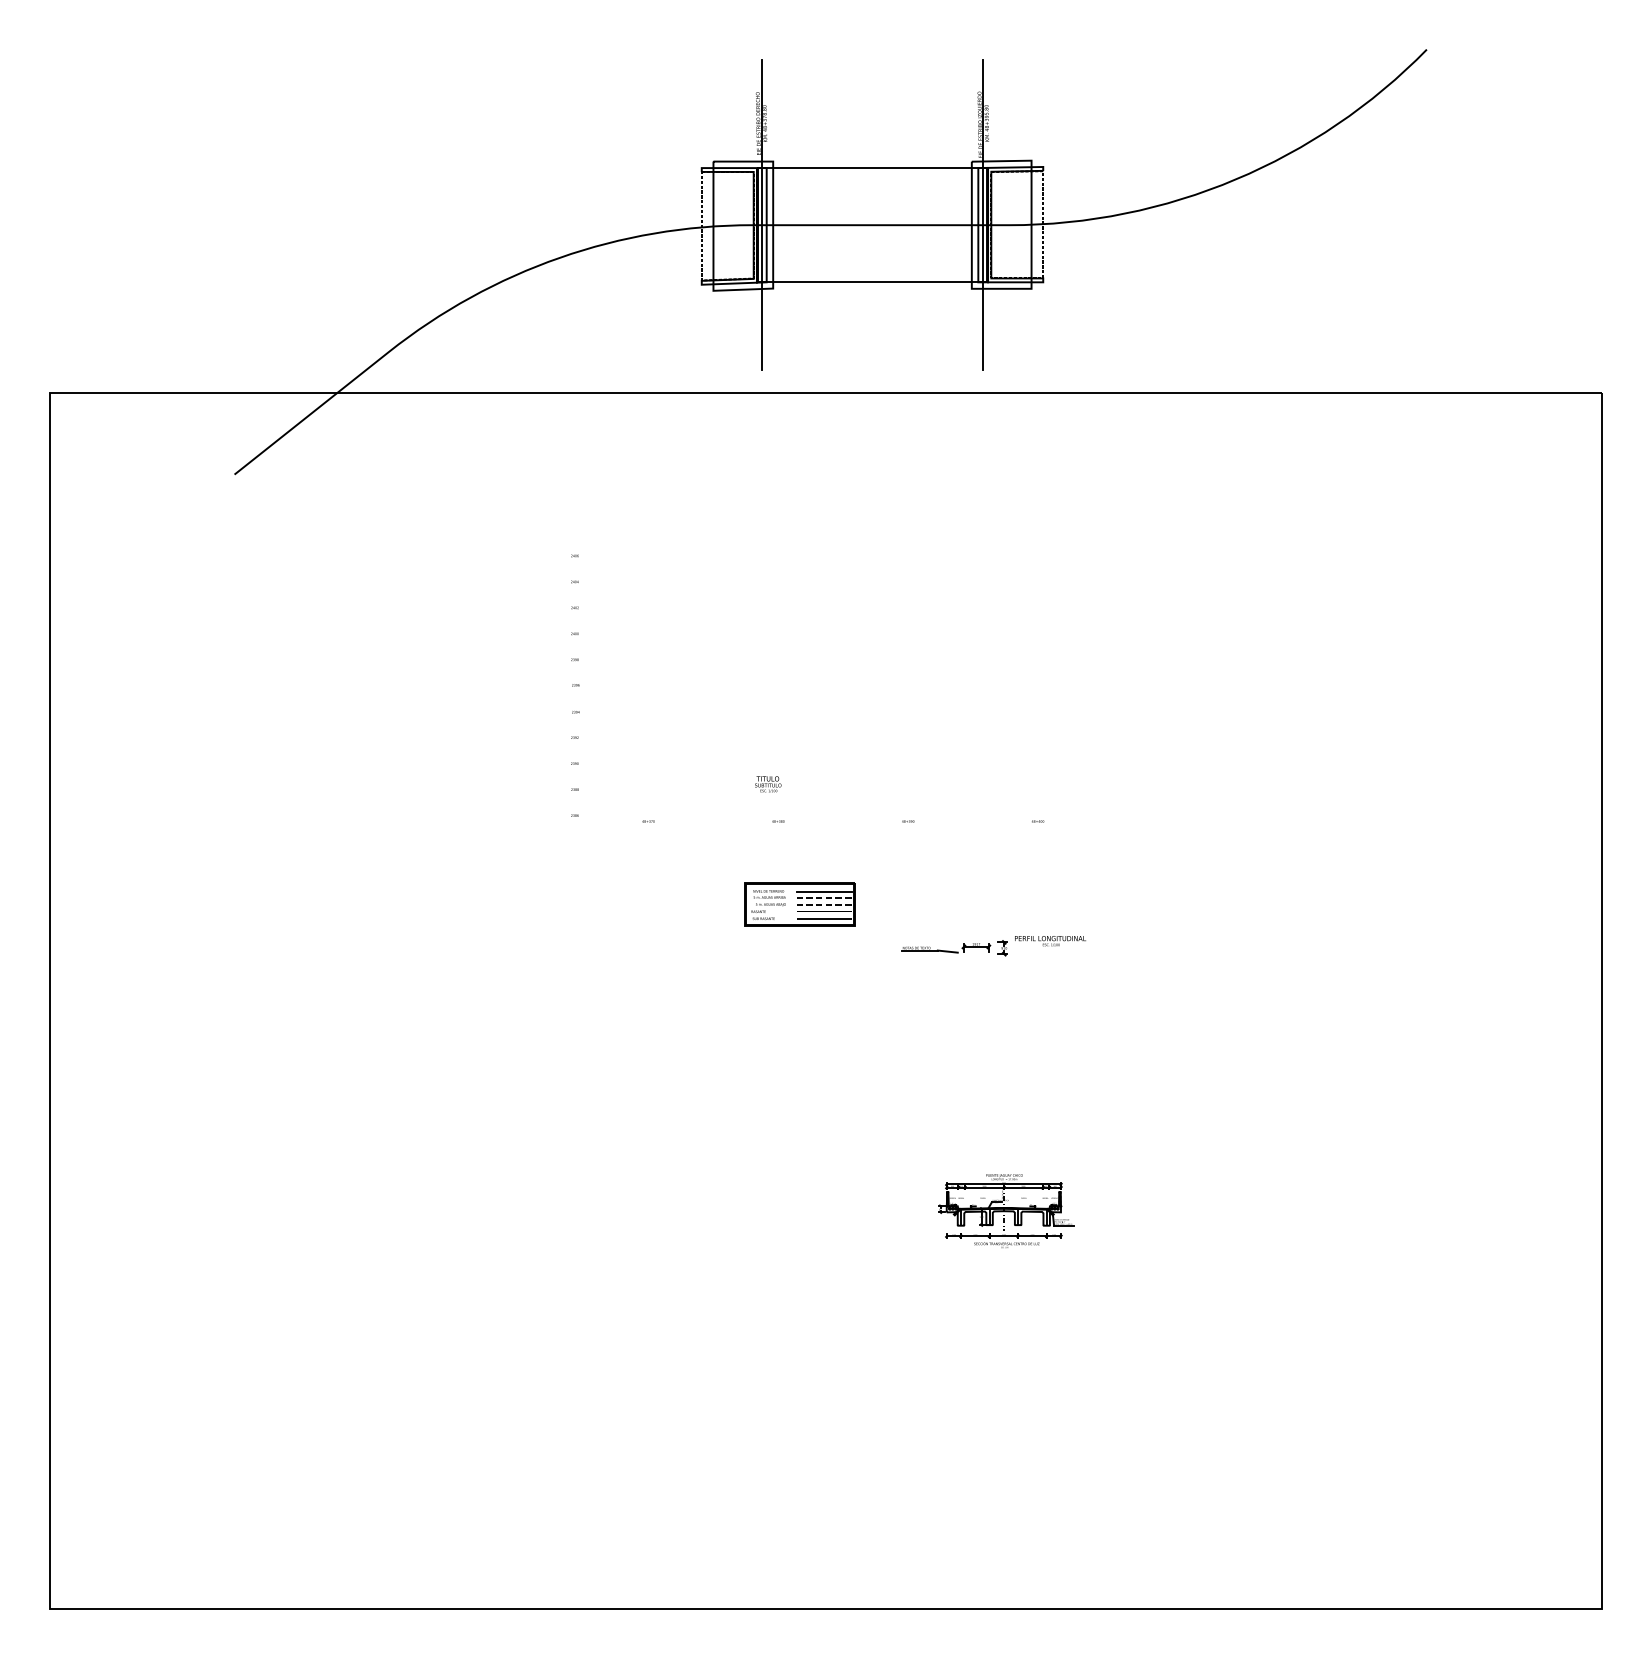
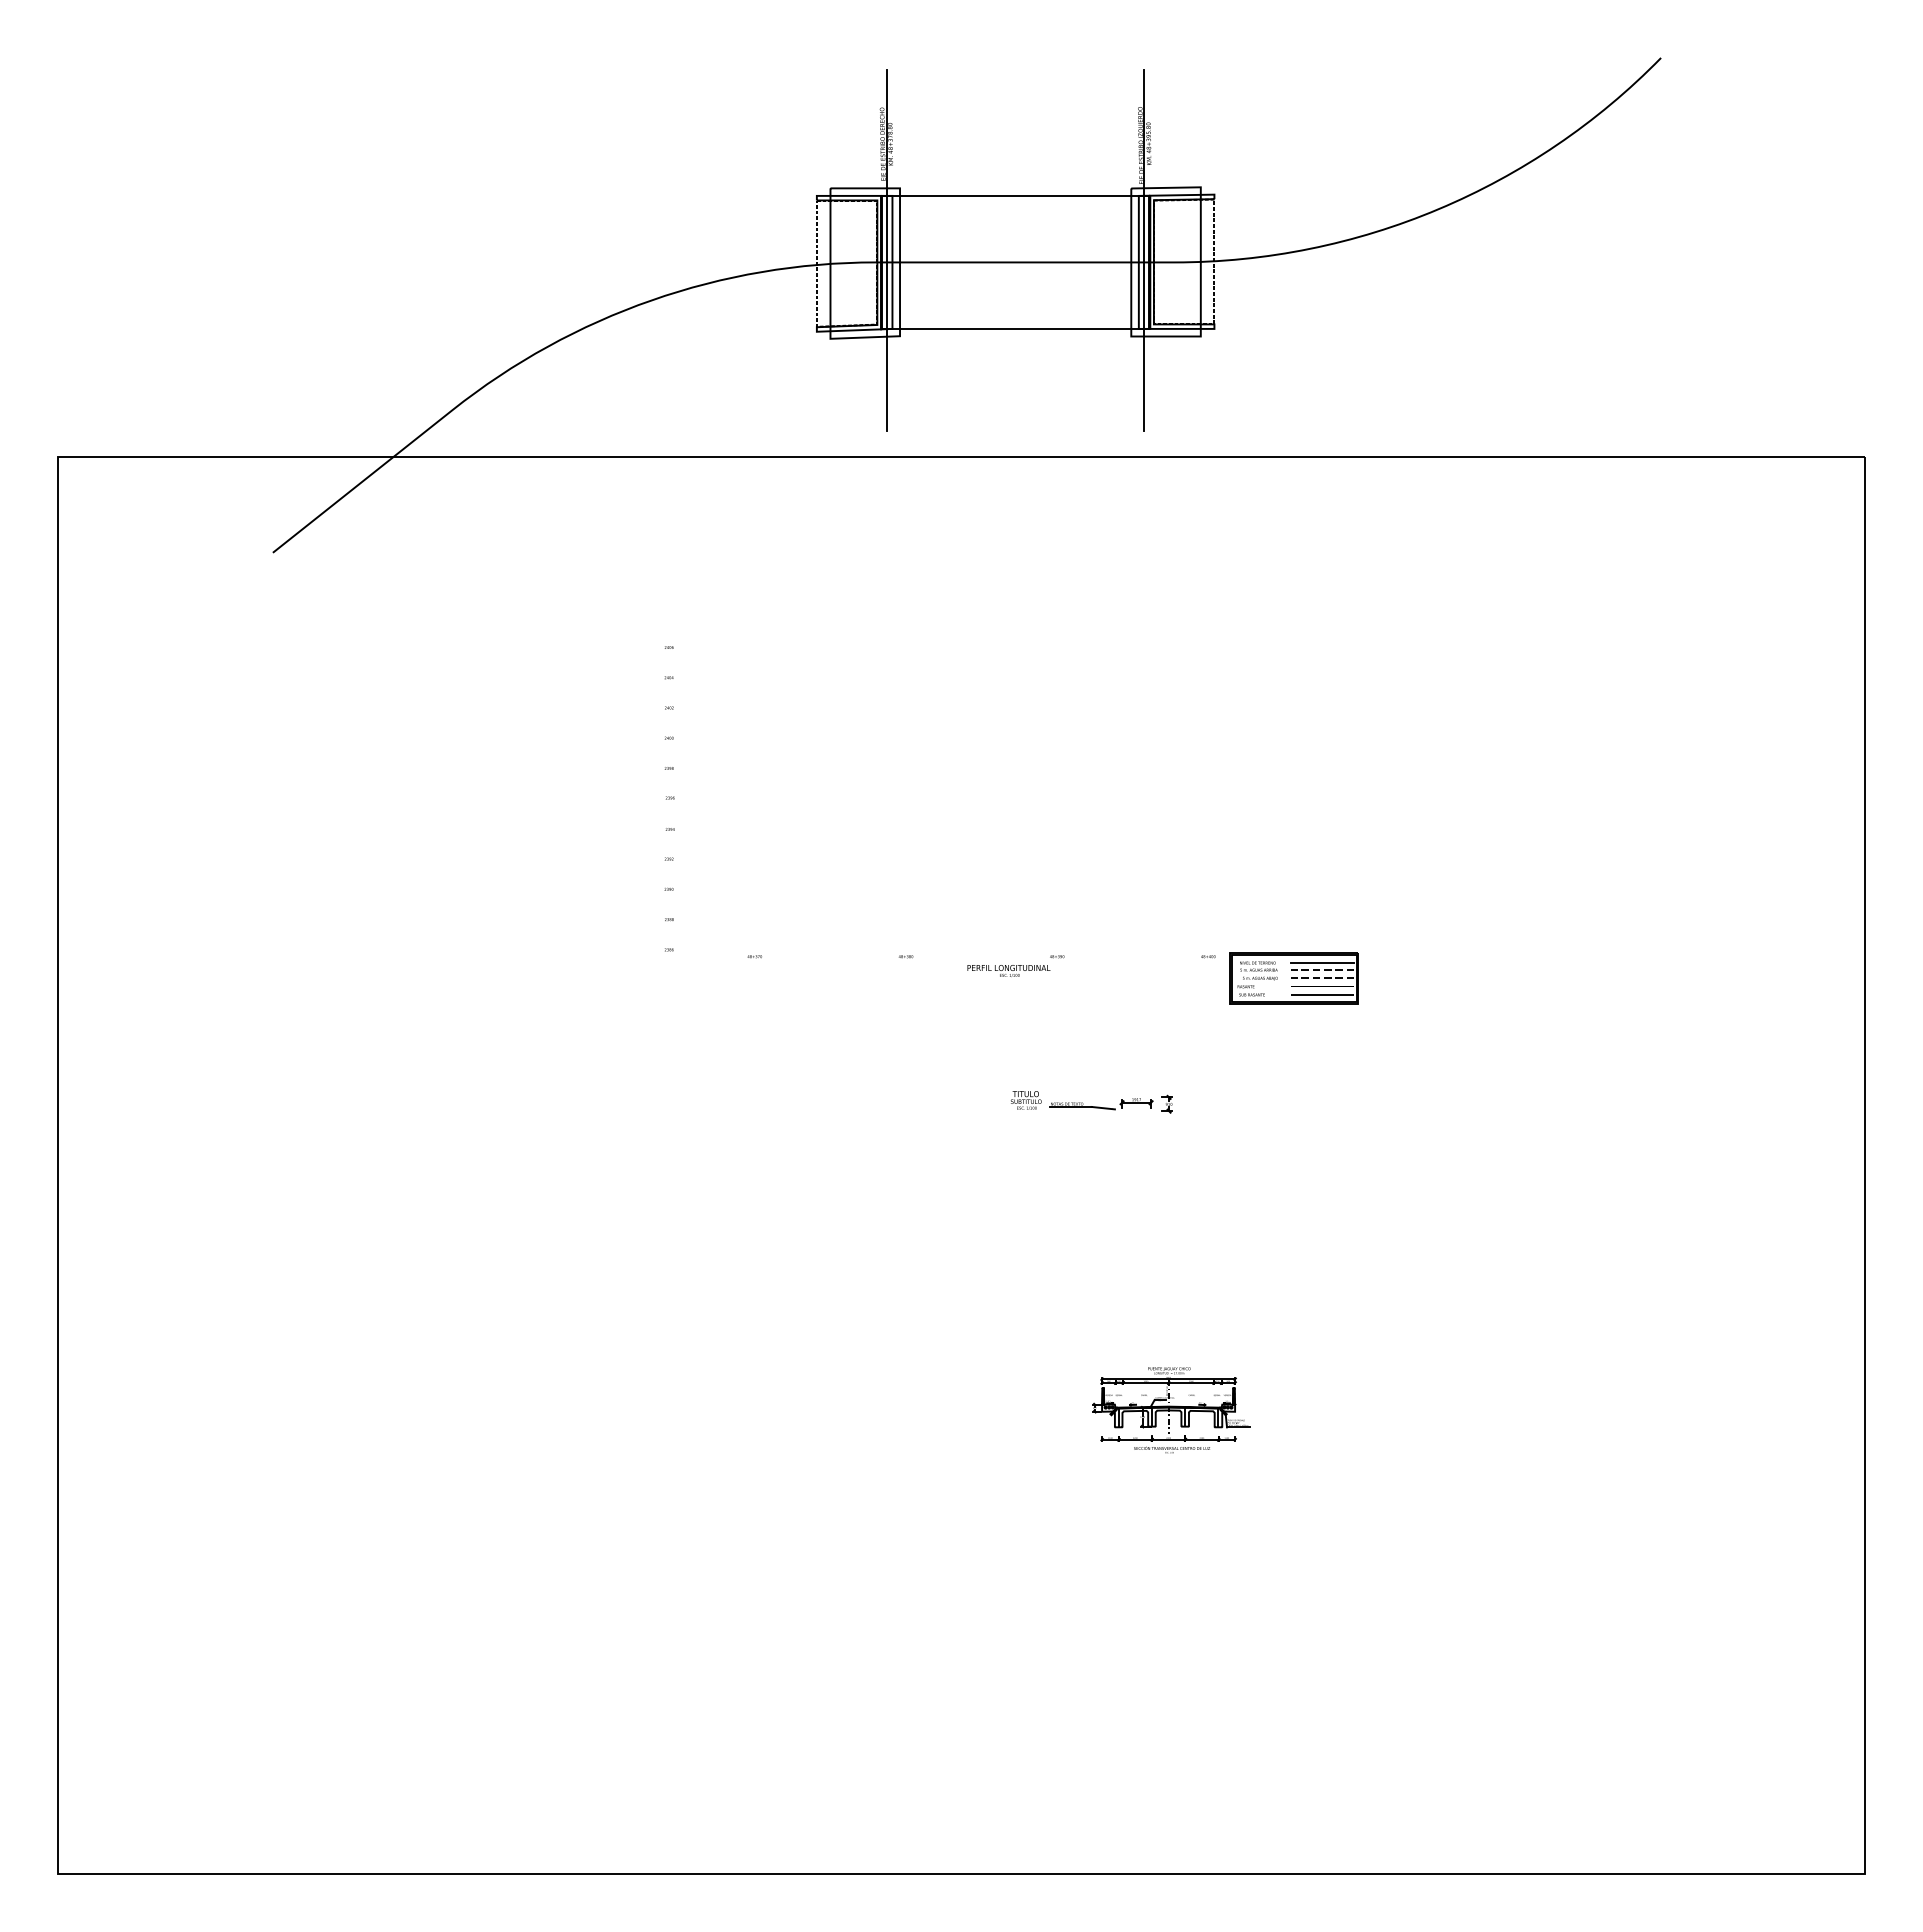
text: (767, 784) -> (1025, 1100), moved
part: (799, 904) -> (1293, 978), moved
text: (1050, 940) -> (1008, 970), moved

